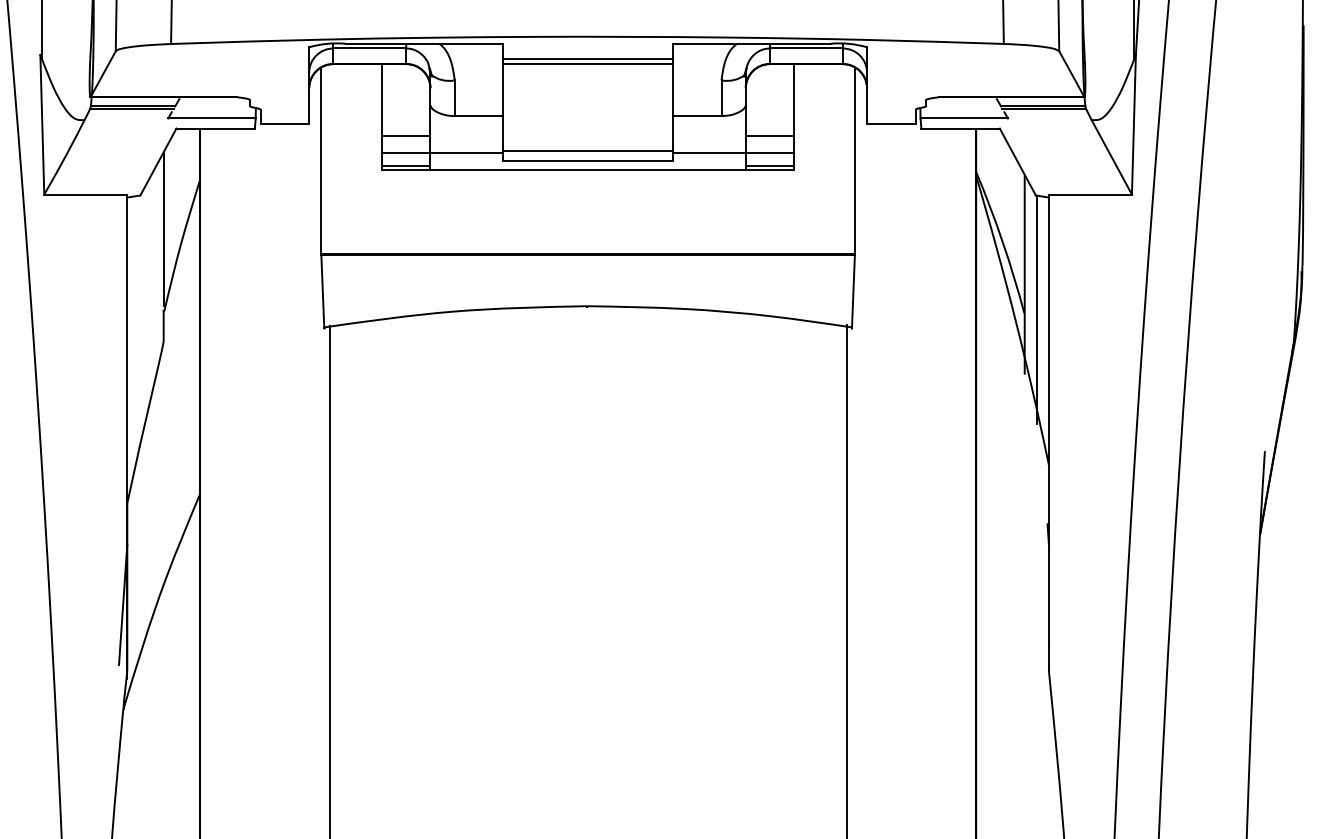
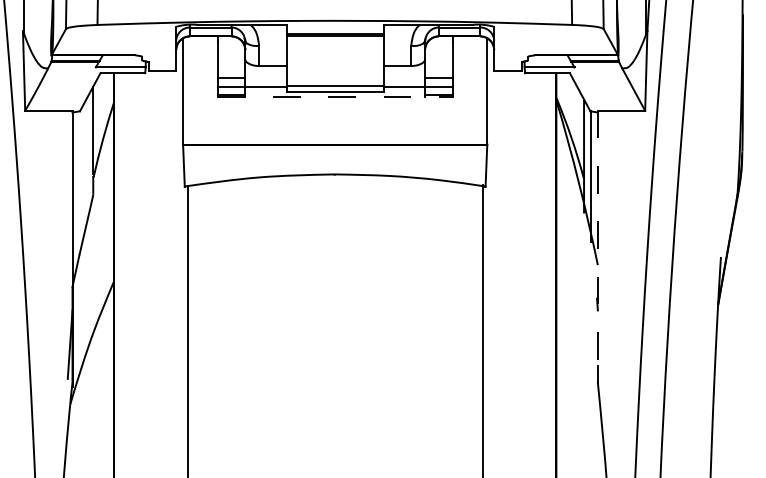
line: (588, 169) -> (335, 96), solid -> dashed
line: (1048, 418) -> (597, 238), solid -> dashed

